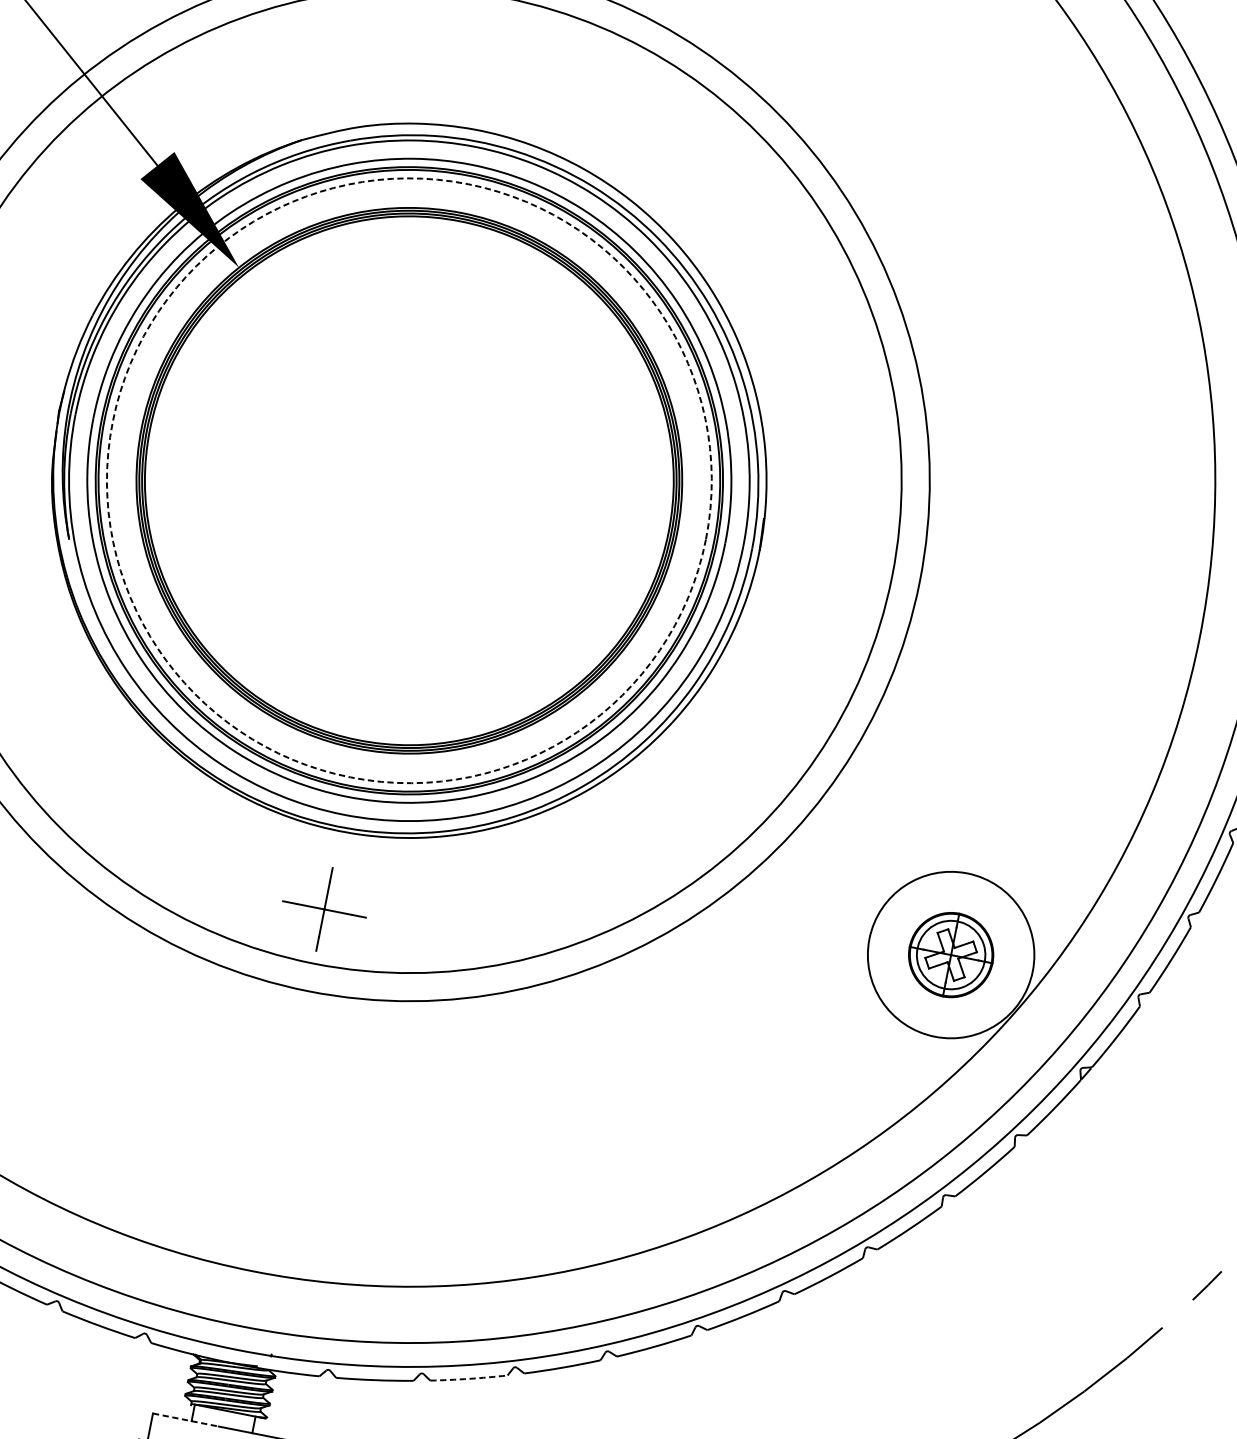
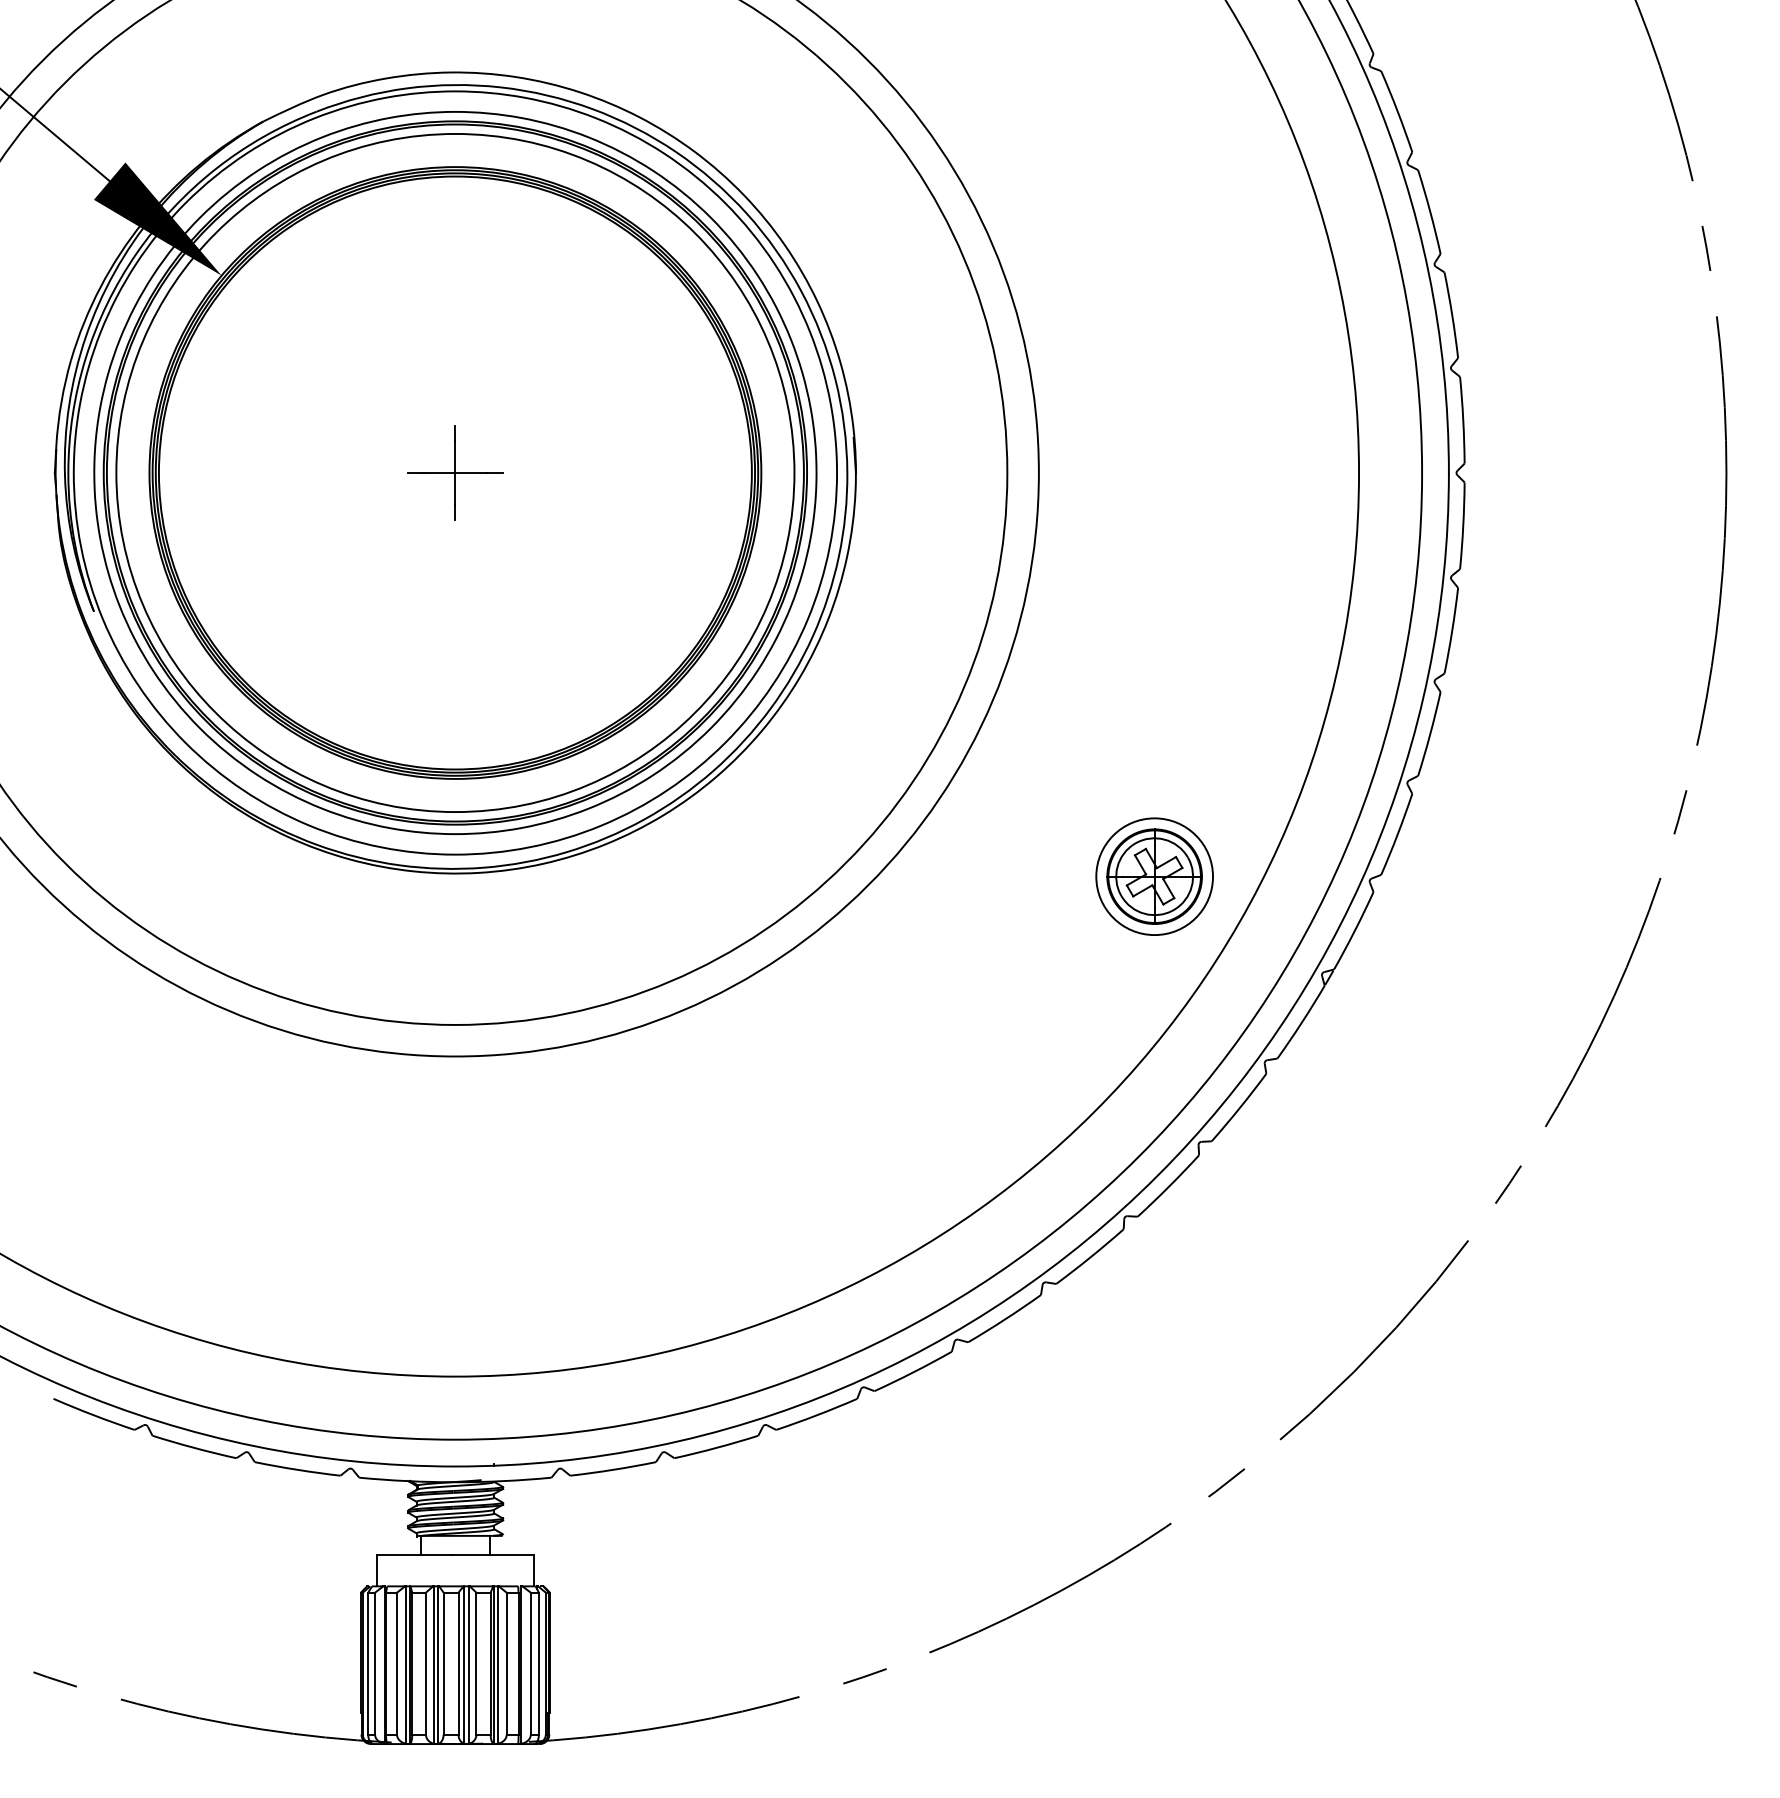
circle: (409, 480) -> (455, 472), dashed -> solid
part: (324, 909) -> (455, 472), moved
circle: (951, 954) -> (1154, 876), size x0.62
arc: (468, 1378) -> (716, 1447), dashed -> solid
line: (186, 1419) -> (414, 1554), dashed -> solid

